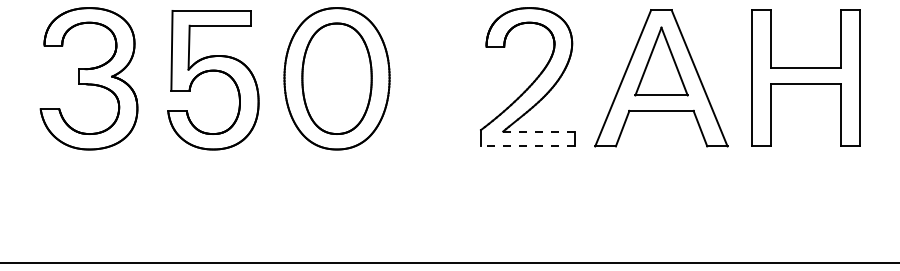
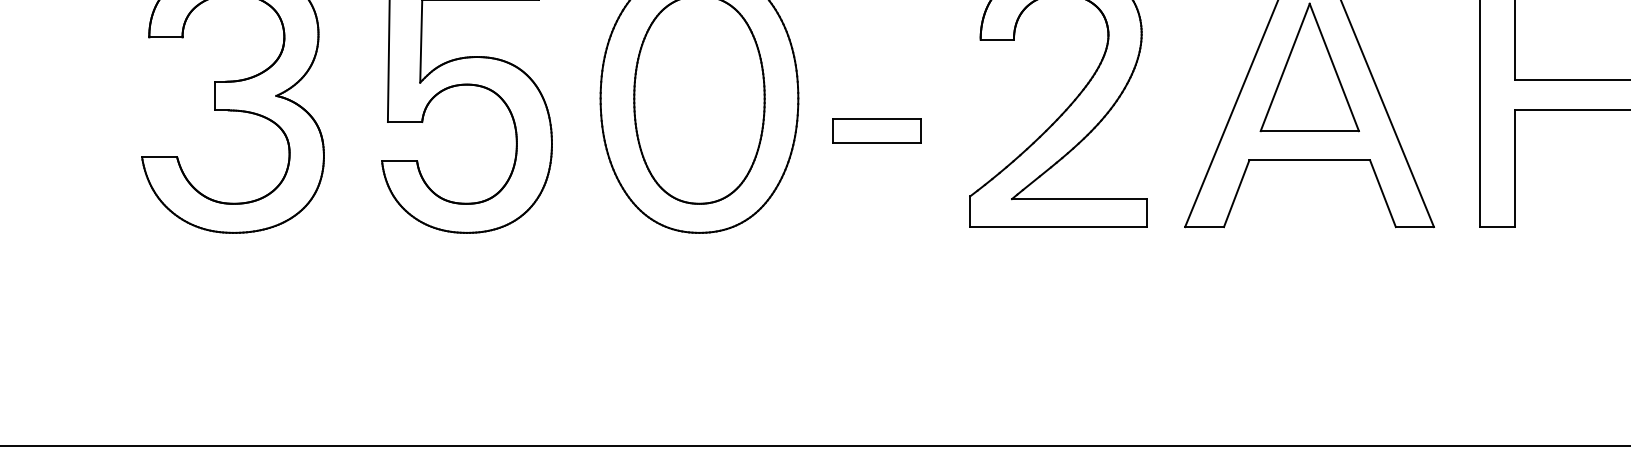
part: (431, 95) -> (877, 131), added
line: (539, 131) -> (1080, 199), dashed -> solid
line: (527, 146) -> (1057, 227), dashed -> solid

